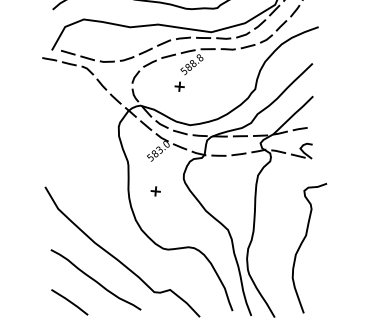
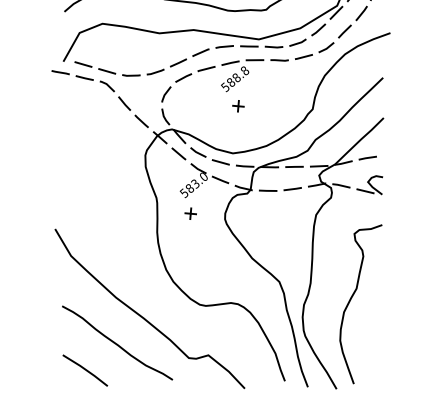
part: (179, 86) -> (238, 105), moved
part: (155, 191) -> (190, 213), moved
curve: (303, 242) -> (353, 297), moved

